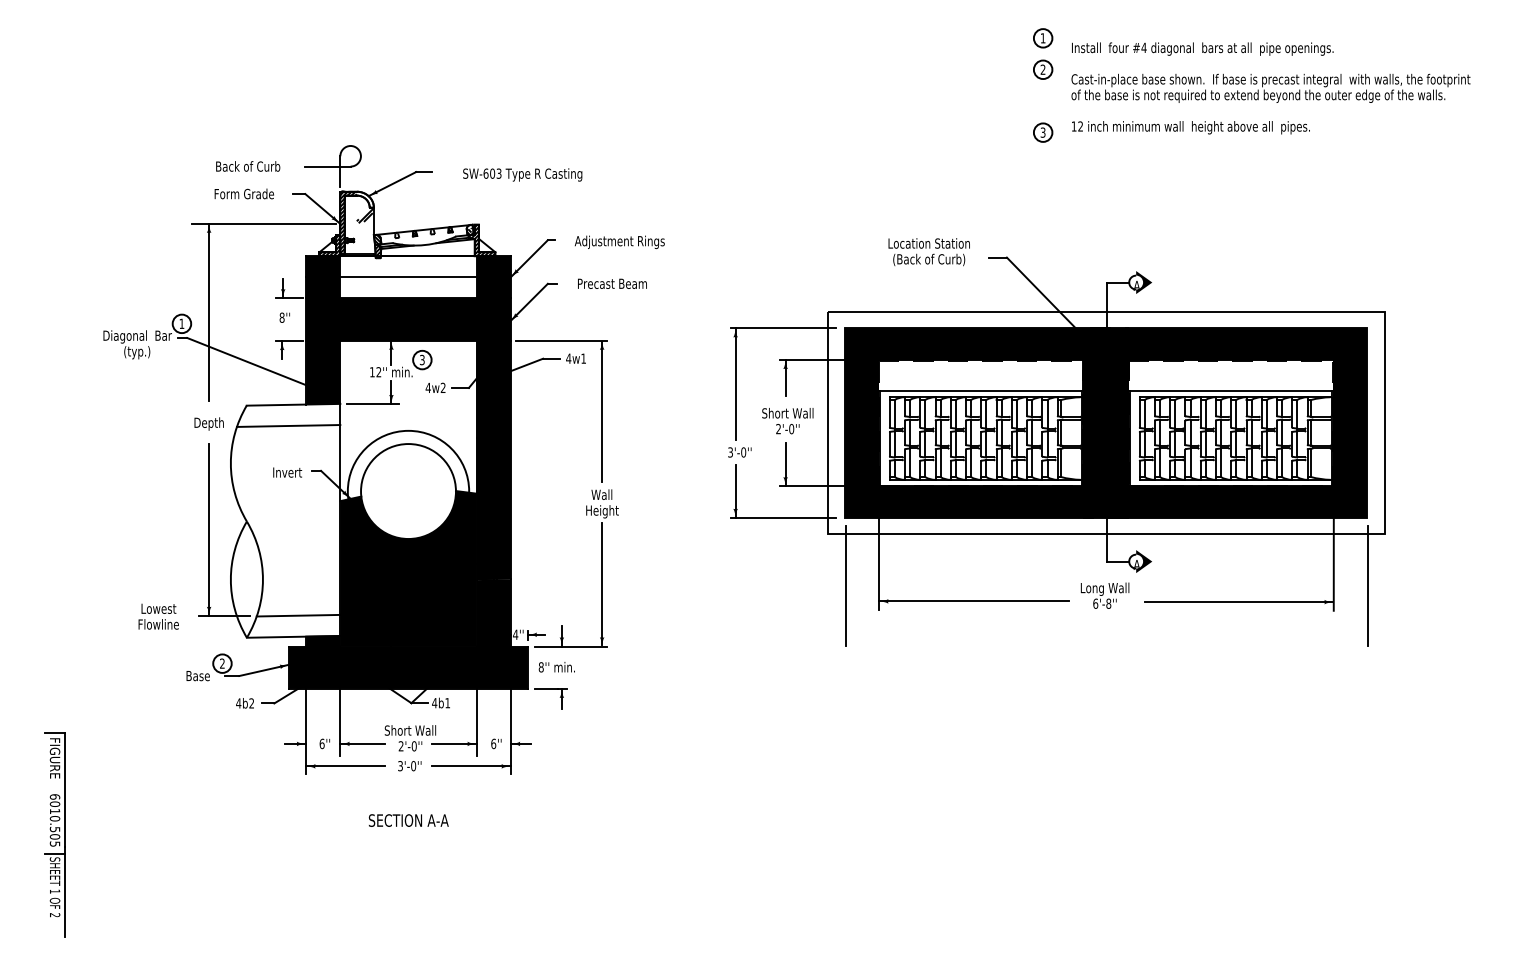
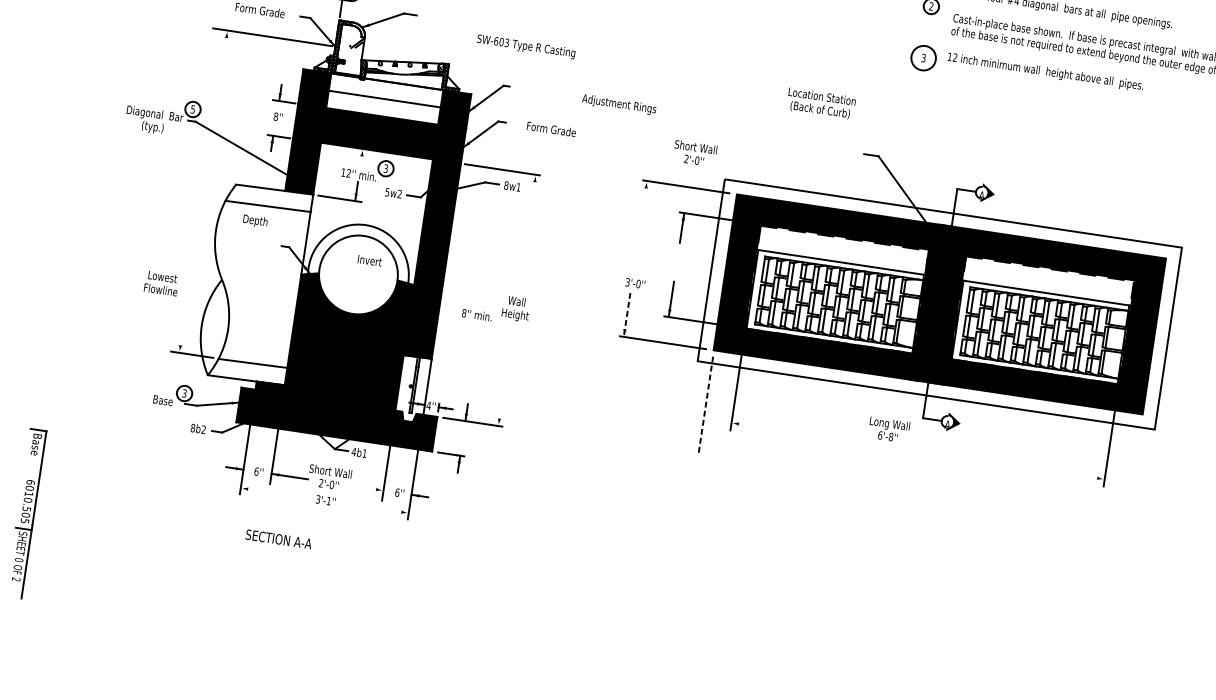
circle: (1042, 132) -> (923, 57), size x1.6
text: (522, 174) -> (526, 46), moved
text: (619, 242) -> (618, 104), moved
text: (928, 252) -> (820, 103), moved
text: (612, 283) -> (551, 129), Precast Beam -> Form Grade
line: (209, 311) -> (217, 102), removed
text: (181, 323) -> (192, 109), 1 -> 5
line: (391, 352) -> (361, 158), removed
text: (568, 358) -> (506, 185), 4w1 -> 8w1
line: (735, 384) -> (640, 227), removed
text: (427, 387) -> (386, 191), 4w2 -> 5w2
line: (602, 411) -> (527, 233), removed
text: (787, 421) -> (694, 153), moved
text: (208, 423) -> (254, 220), moved
text: (287, 472) -> (369, 260), moved
line: (735, 491) -> (627, 315), solid -> dashed
line: (209, 529) -> (190, 281), removed
line: (602, 583) -> (506, 374), removed
line: (1368, 585) -> (1135, 469), removed
line: (845, 586) -> (705, 406), solid -> dashed
text: (1104, 595) -> (888, 429), moved
line: (974, 601) -> (809, 434), removed
line: (1239, 602) -> (1027, 468), removed
text: (158, 616) -> (161, 283), moved
fill: (493, 618) -> (412, 389), removed
text: (222, 663) -> (184, 393), 2 -> 3
text: (556, 667) -> (476, 315), moved
text: (238, 703) -> (192, 428), 4b2 -> 8b2
line: (454, 743) -> (365, 487), removed
text: (54, 758) -> (35, 450), FIGURE -> Base
line: (345, 766) -> (272, 493), removed
text: (413, 766) -> (328, 501), 3'-0'' -> 3'-1''
line: (471, 766) -> (376, 508), removed
text: (408, 820) -> (278, 539), moved
text: (54, 891) -> (18, 559), 1 -> 0

